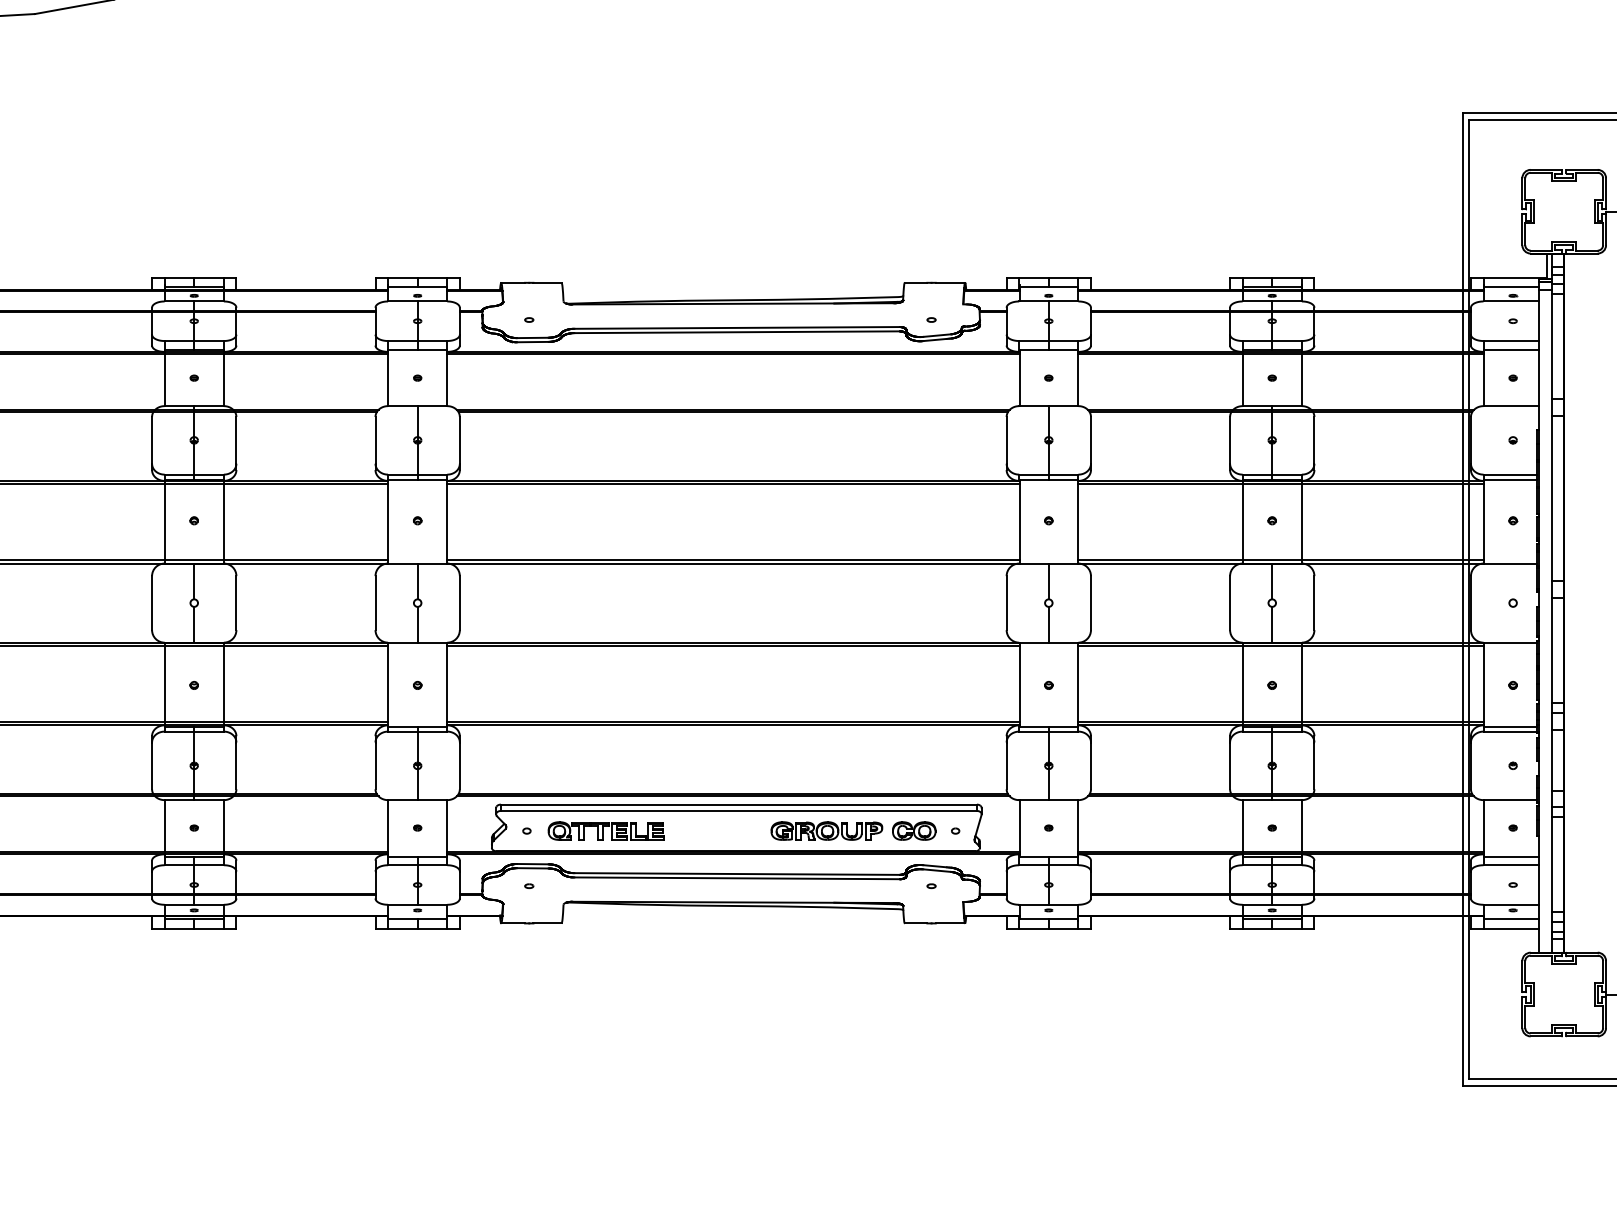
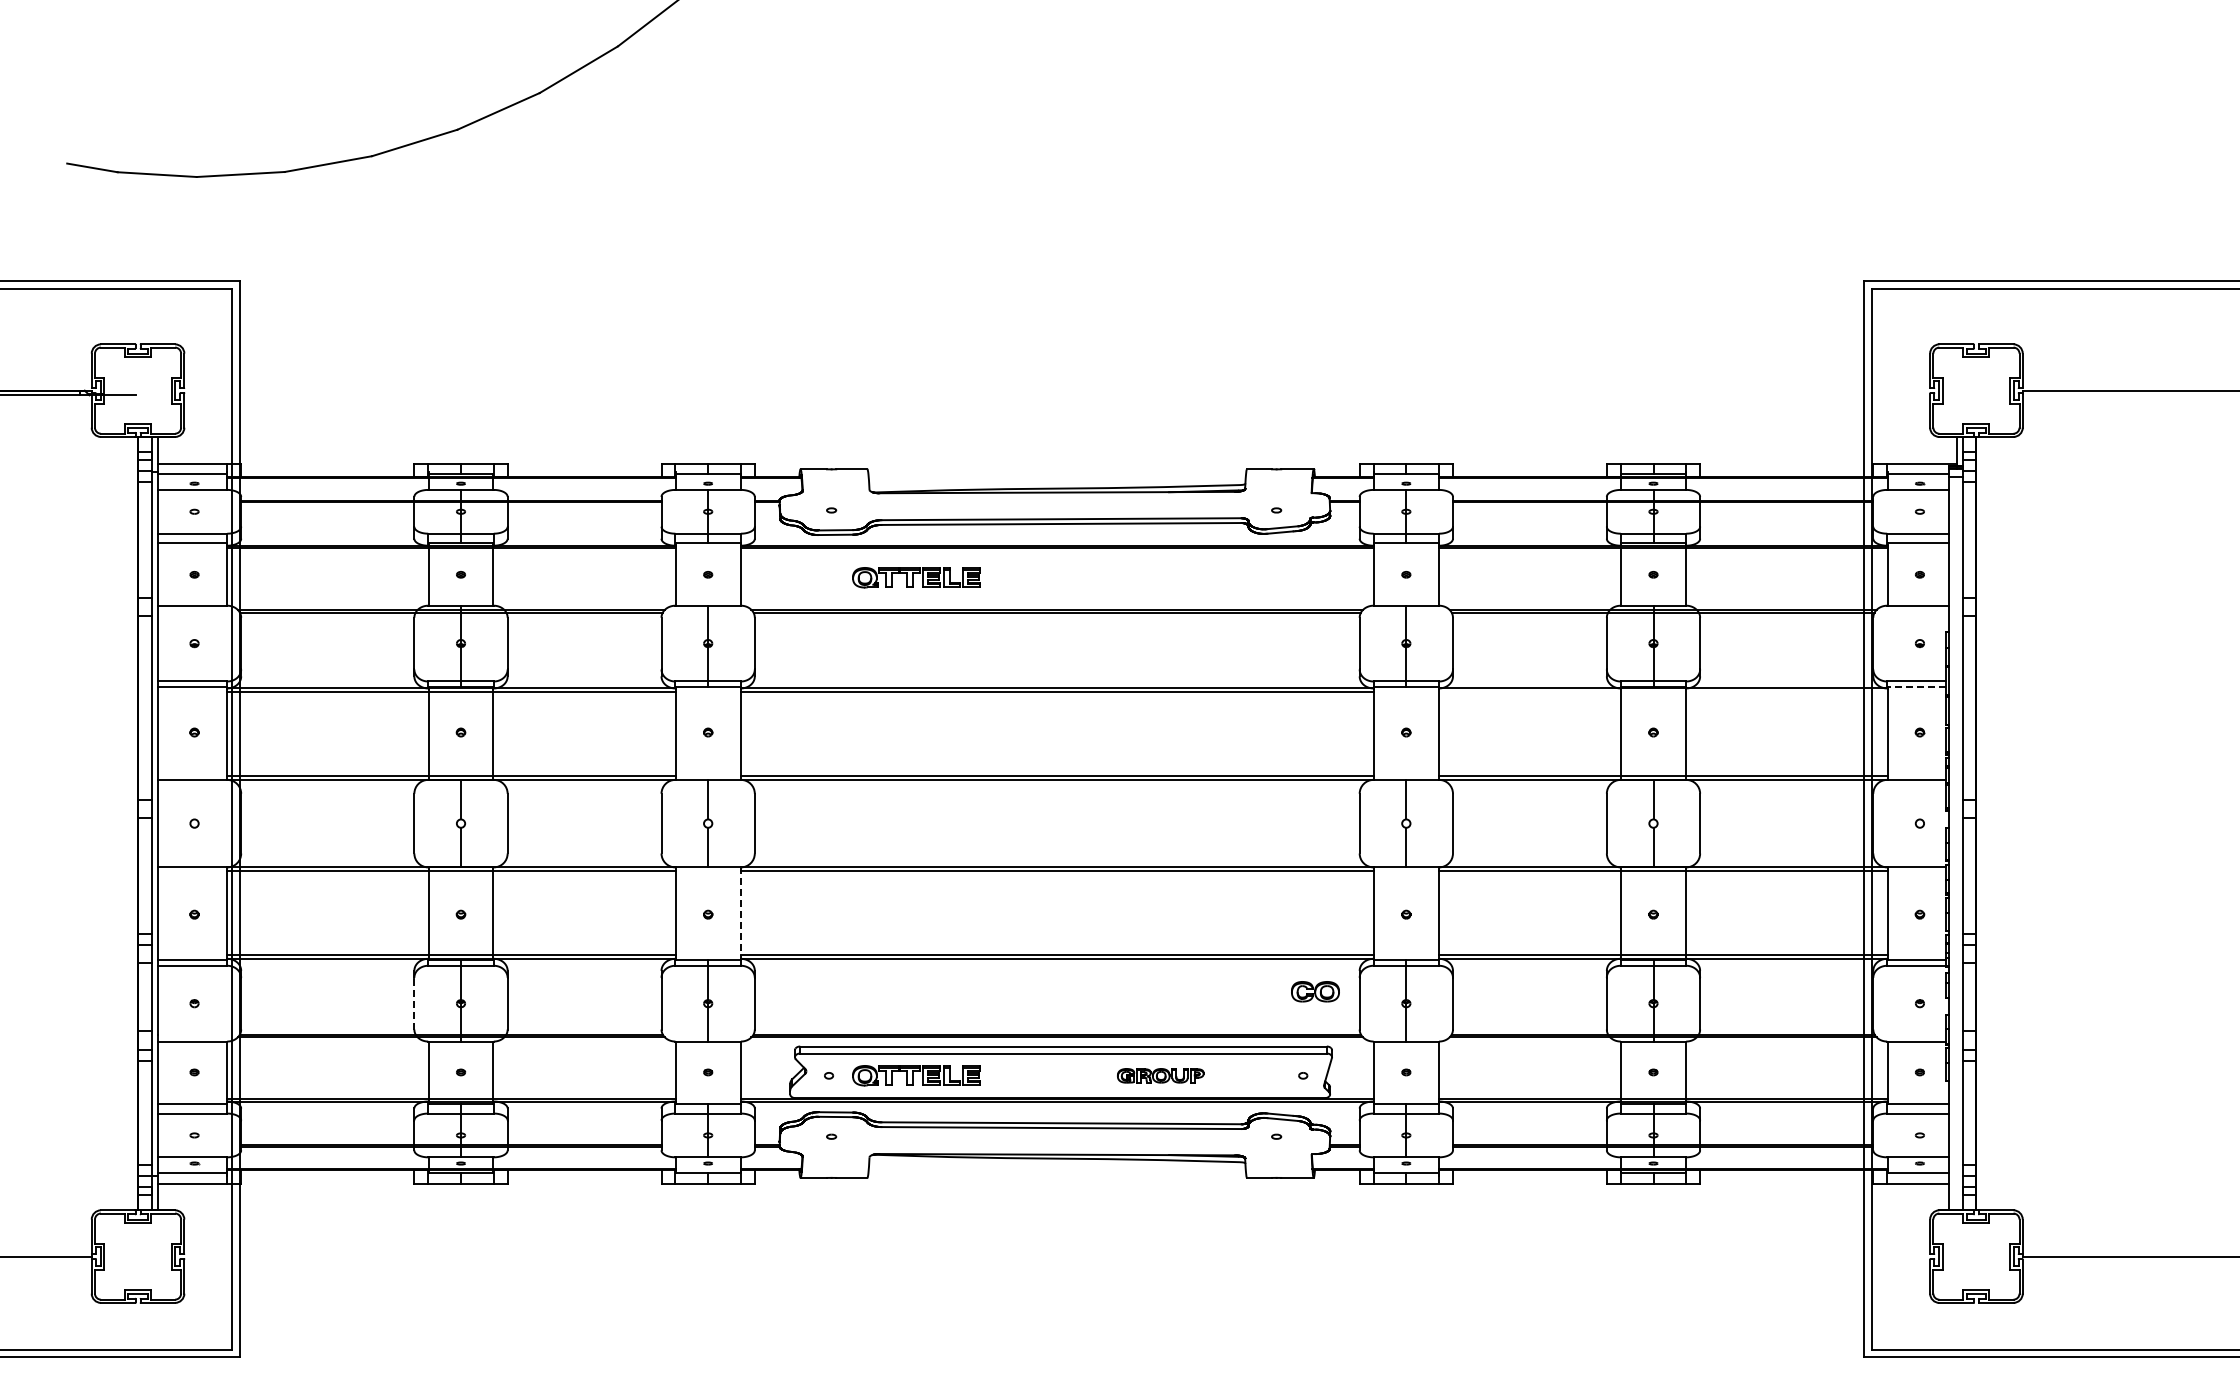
part: (606, 380) -> (916, 577), added
line: (1510, 479) -> (1916, 686), solid -> dashed
line: (1280, 483) -> (1662, 691), removed
line: (446, 685) -> (740, 914), solid -> dashed
line: (152, 765) -> (414, 1003), solid -> dashed
part: (826, 830) -> (1160, 1075), size x0.7
part: (914, 830) -> (1315, 991), moved

